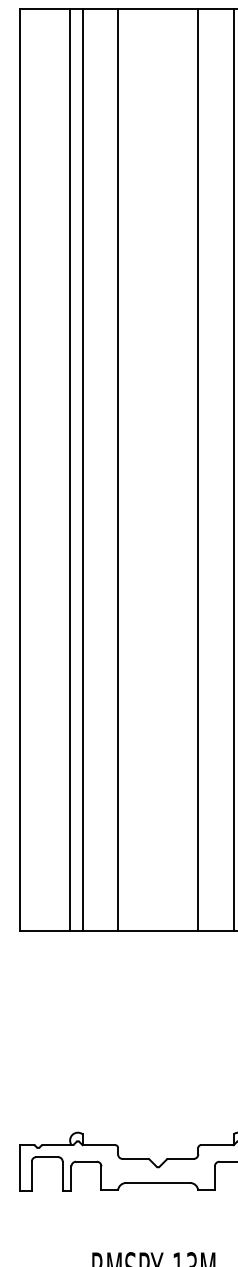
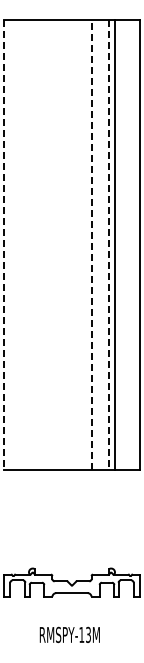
line: (69, 469) -> (28, 244), removed
line: (83, 469) -> (35, 244), removed
line: (118, 469) -> (52, 244), removed
line: (198, 469) -> (91, 244), solid -> dashed
line: (19, 471) -> (4, 245), solid -> dashed
line: (232, 471) -> (108, 245), solid -> dashed

